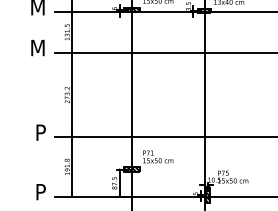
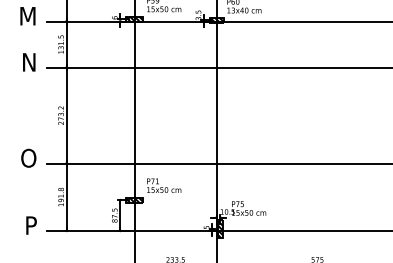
text: (36, 48) -> (26, 62), M -> N
text: (38, 131) -> (28, 157), P -> O

